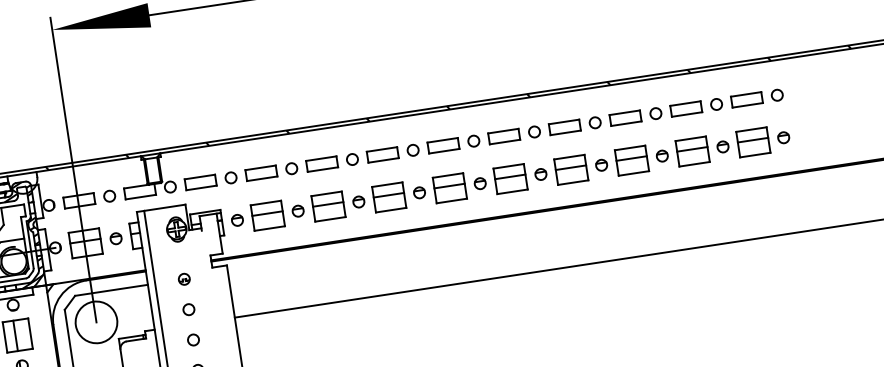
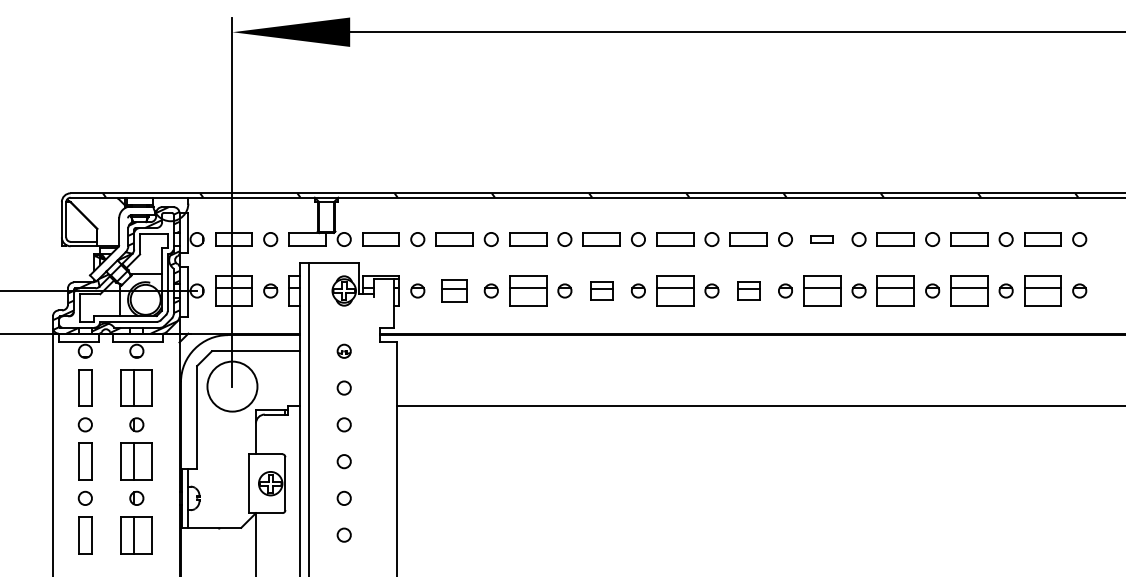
part: (565, 127) -> (822, 239), size x0.6
part: (510, 178) -> (748, 290), size x0.6
part: (389, 197) -> (601, 290), size x0.6
part: (267, 215) -> (454, 290), size x0.7

